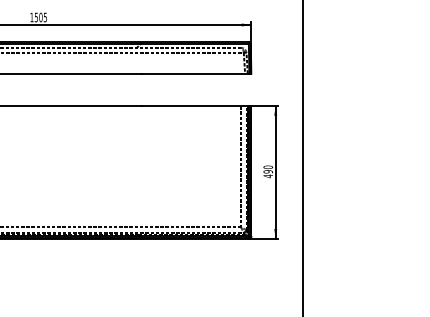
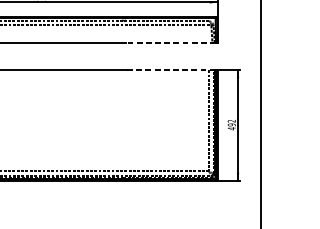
line: (195, 73) -> (171, 42), solid -> dashed
line: (195, 106) -> (171, 70), solid -> dashed
text: (268, 167) -> (231, 121), 490 -> 492

